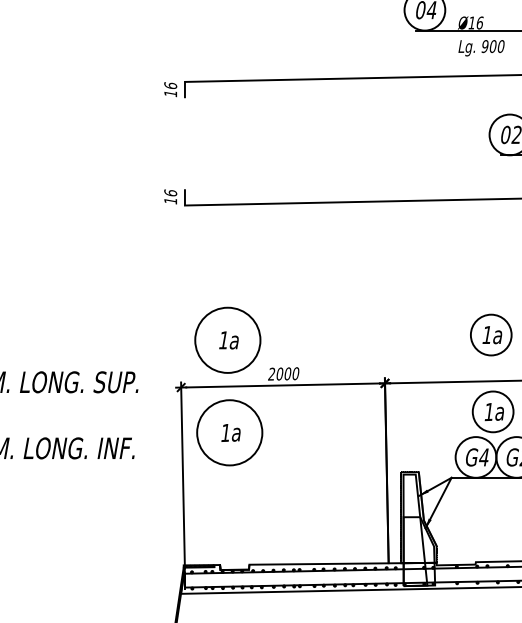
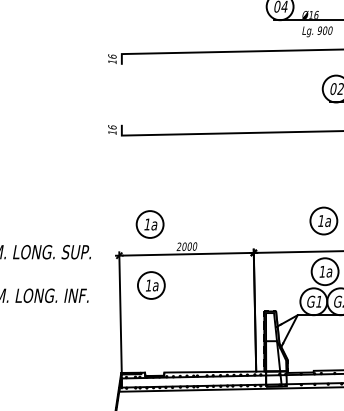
circle: (226, 340) -> (149, 224), size x0.62
circle: (228, 432) -> (150, 285), size x0.62
text: (483, 457) -> (318, 301), G4 -> G1

